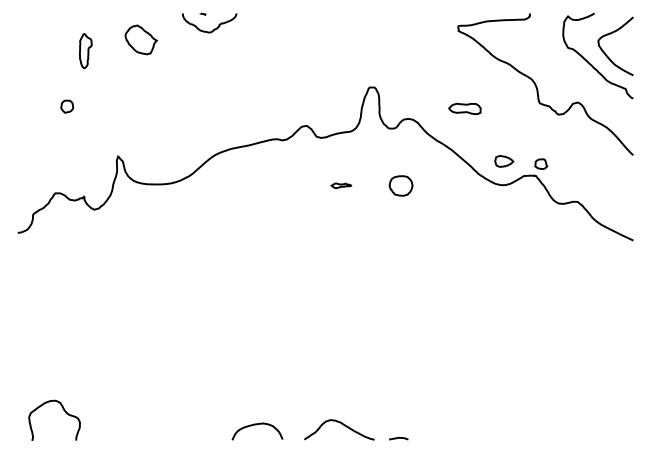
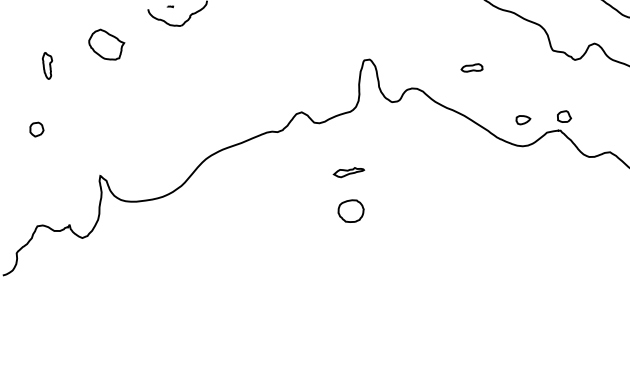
part: (85, 50) -> (47, 65), size x0.7
part: (464, 108) -> (471, 68), size x0.6
part: (504, 161) -> (523, 119), size x0.7
part: (341, 185) -> (349, 172), size x1.4
part: (400, 185) -> (350, 210), moved

